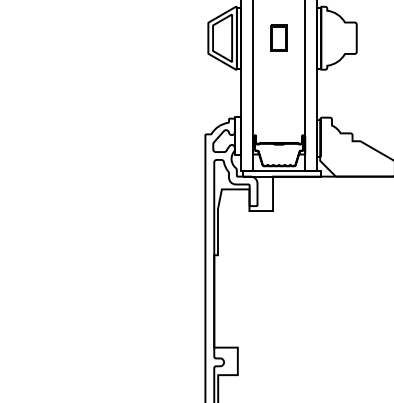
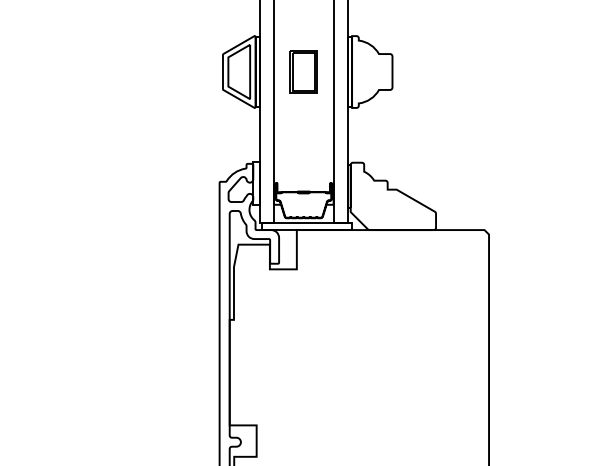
part: (278, 37) -> (303, 71), size x1.43

